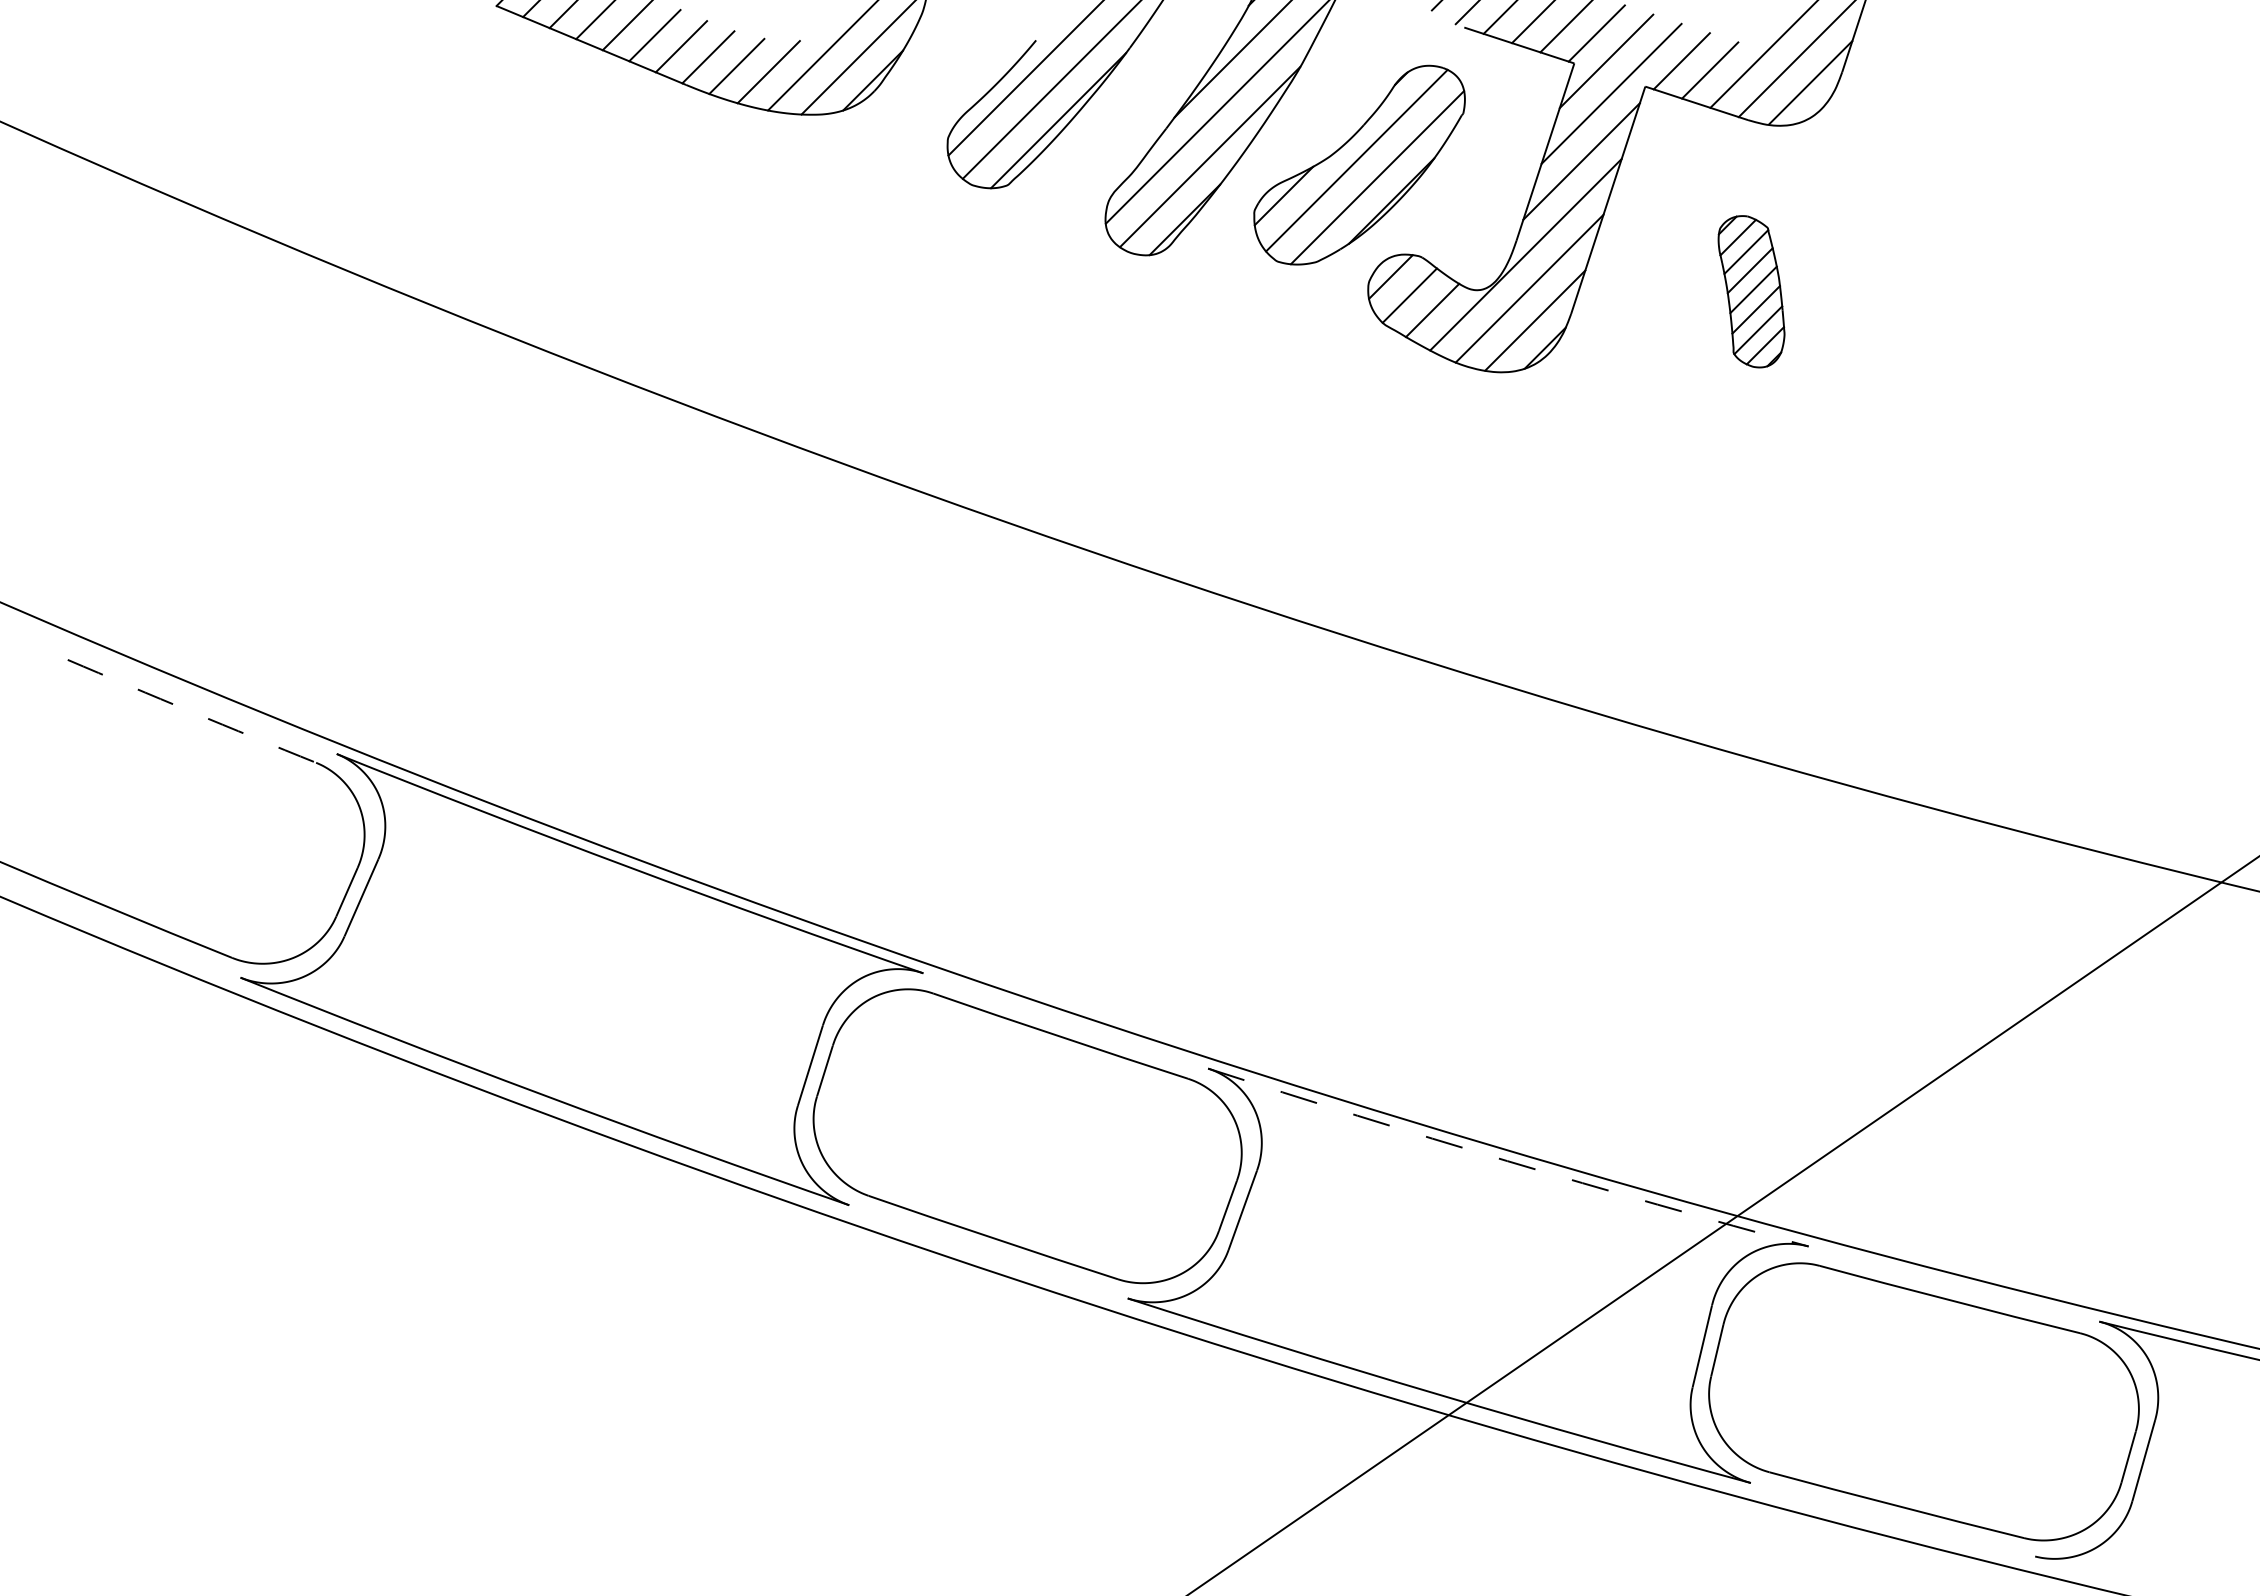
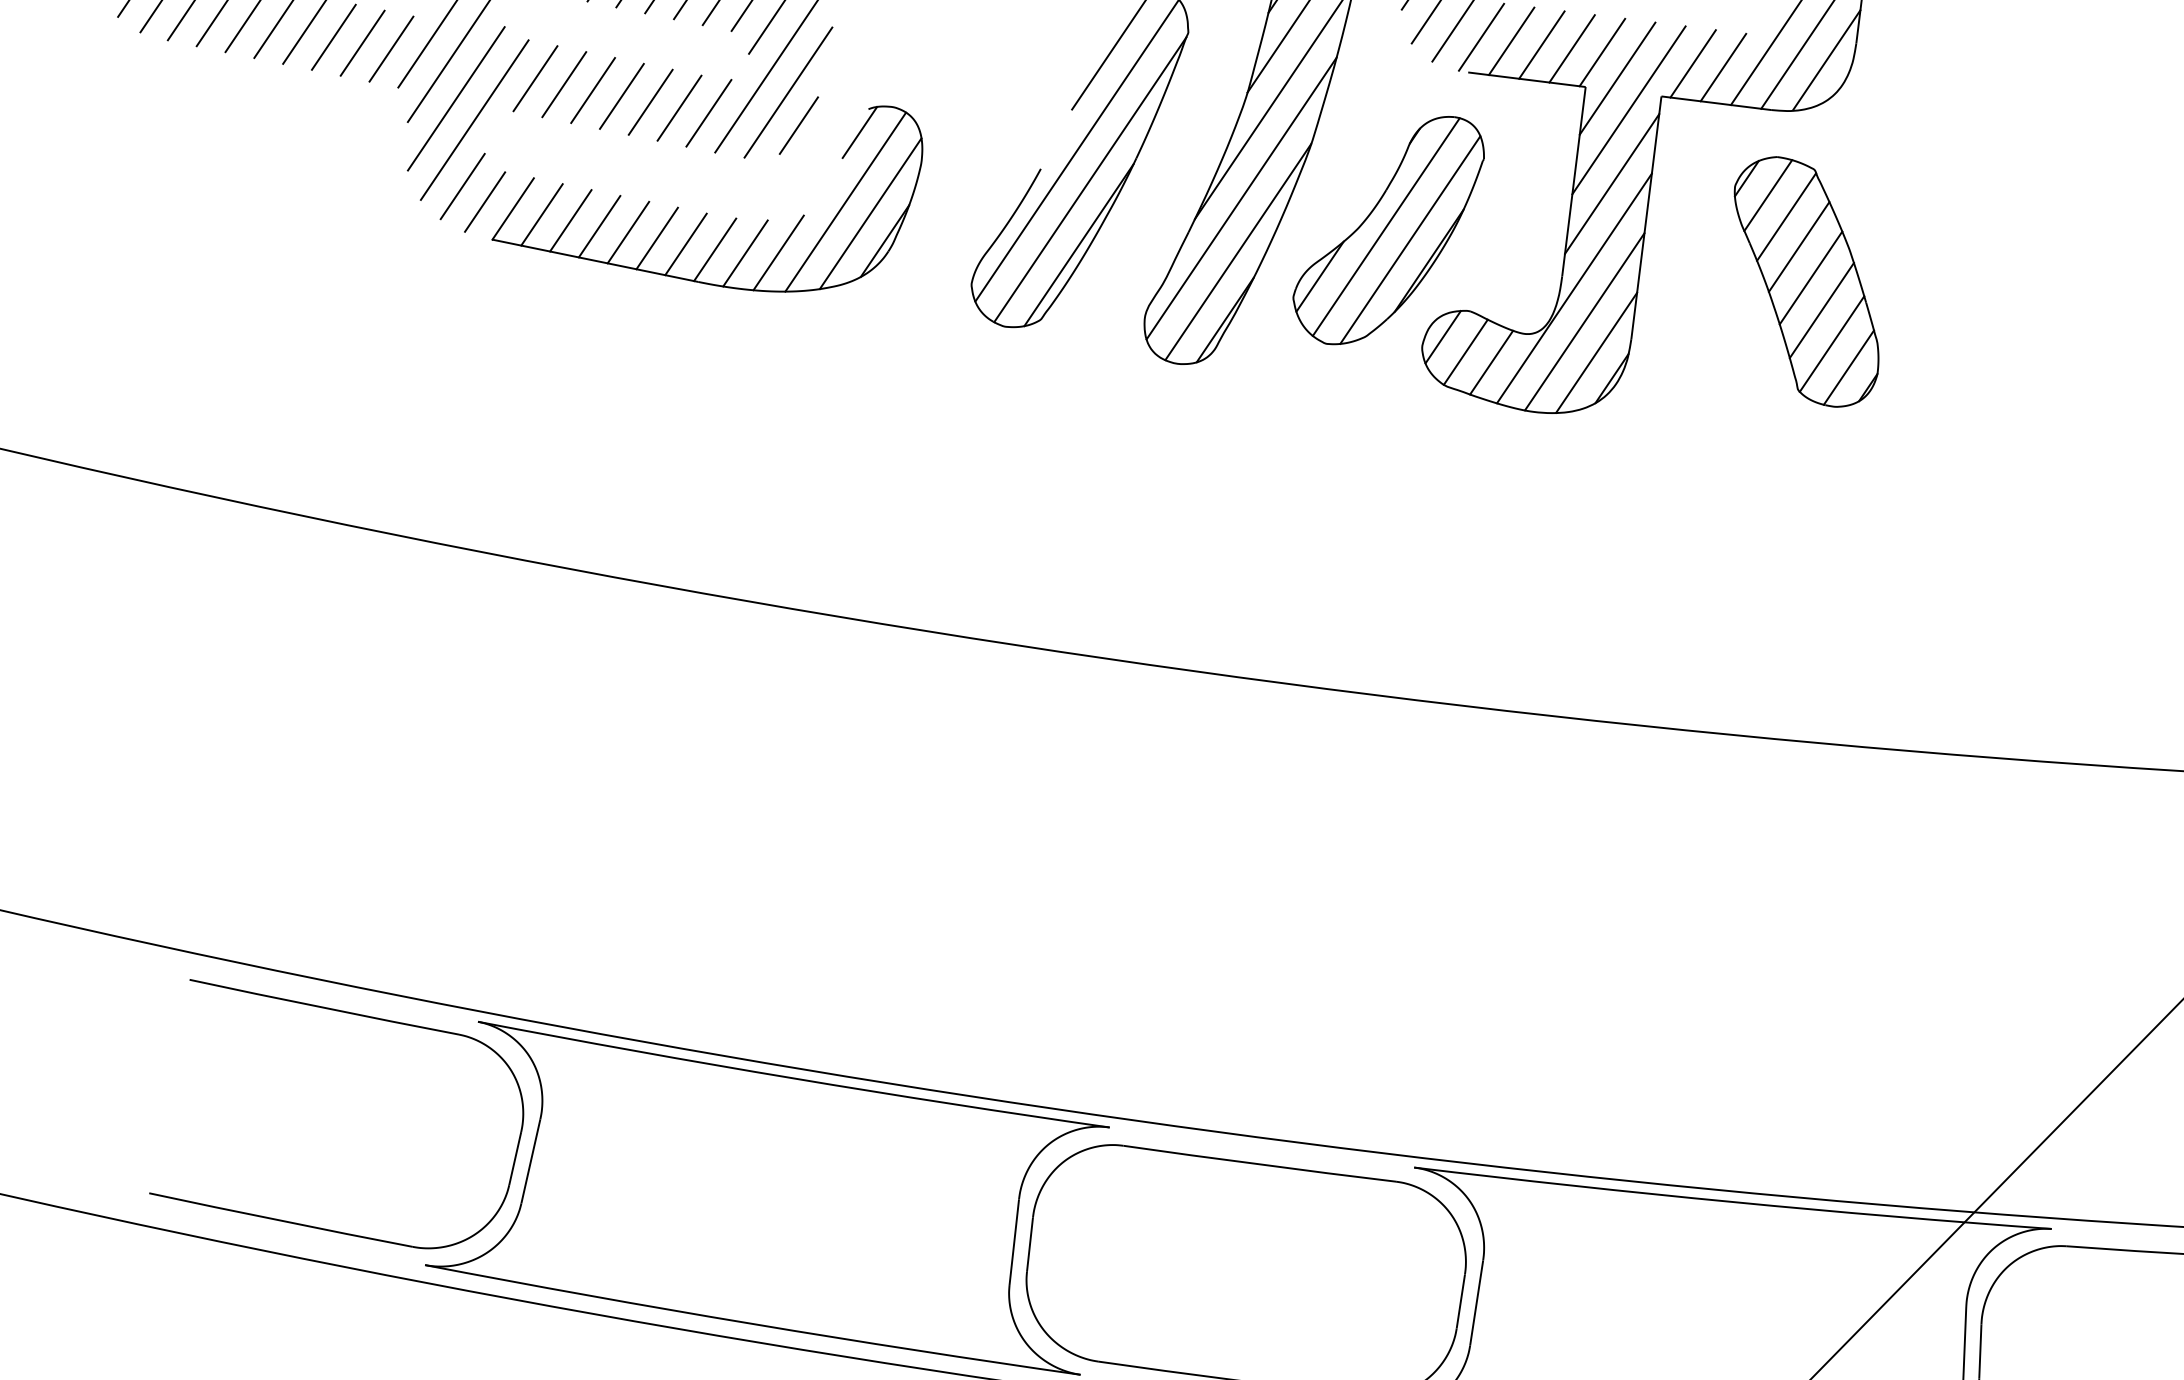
part: (1751, 291) -> (1808, 281), size x1.67
arc: (191, 711) -> (323, 1007), dashed -> solid
arc: (1507, 1161) -> (1732, 1202), dashed -> solid

